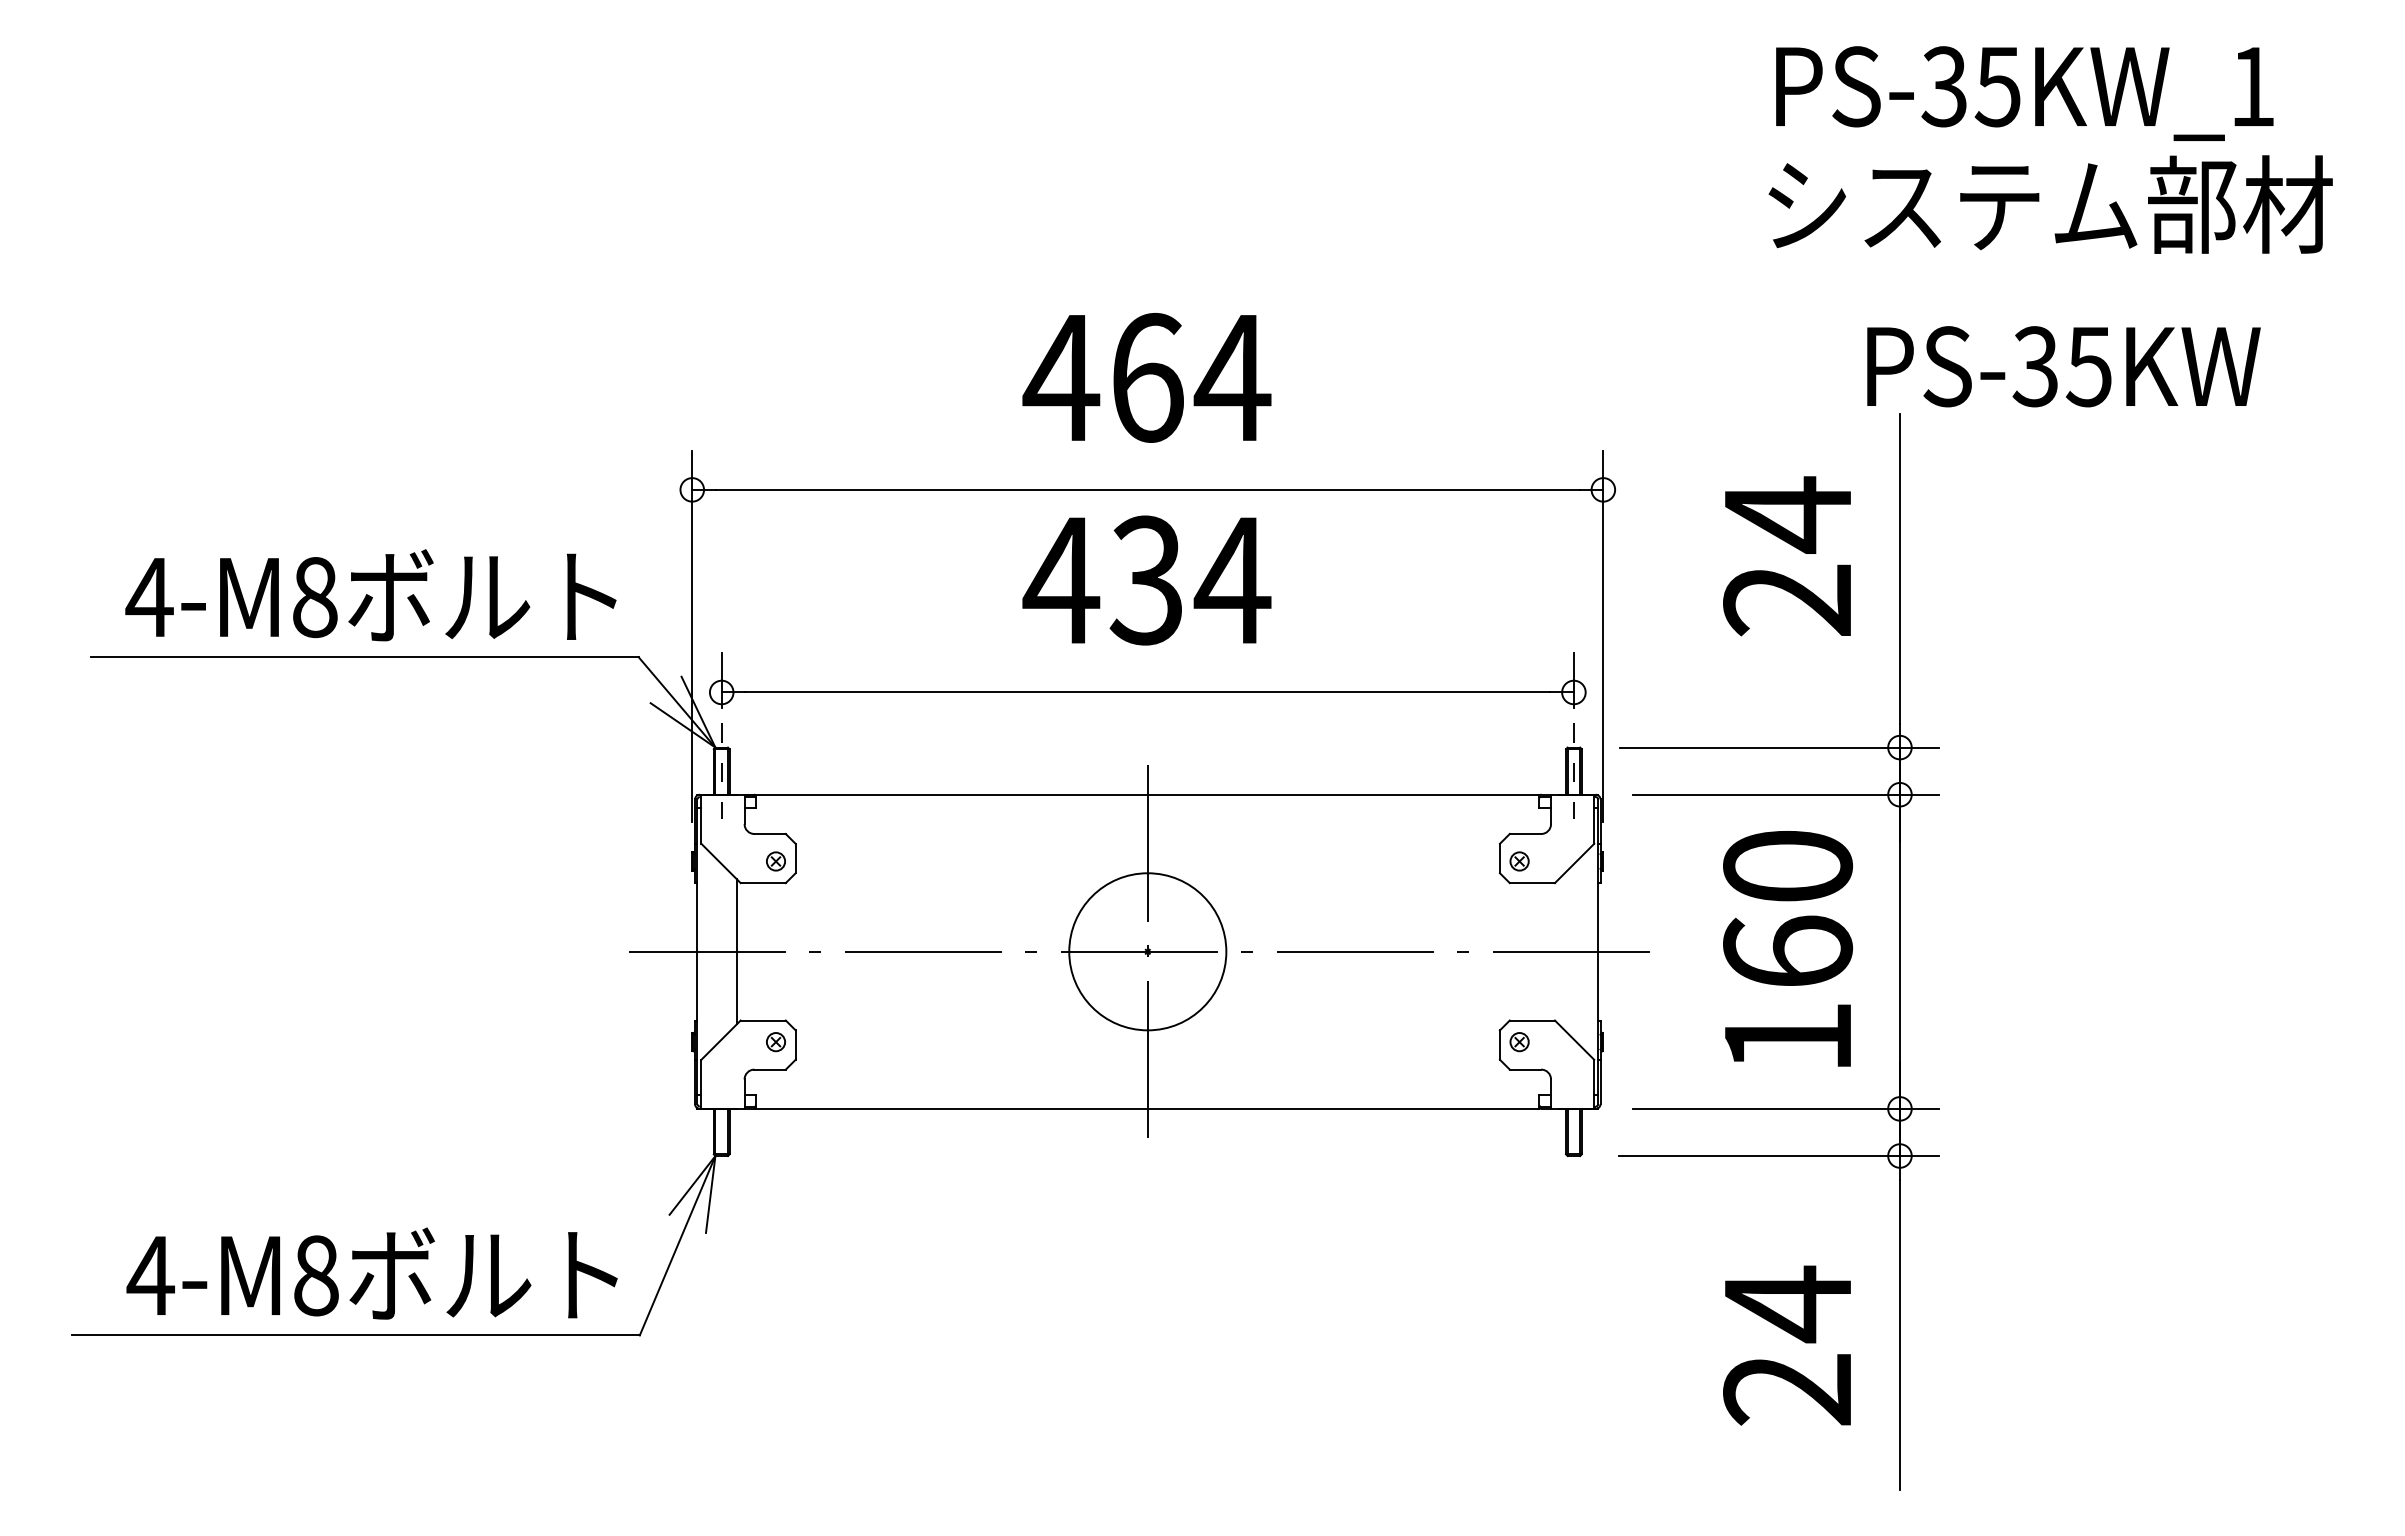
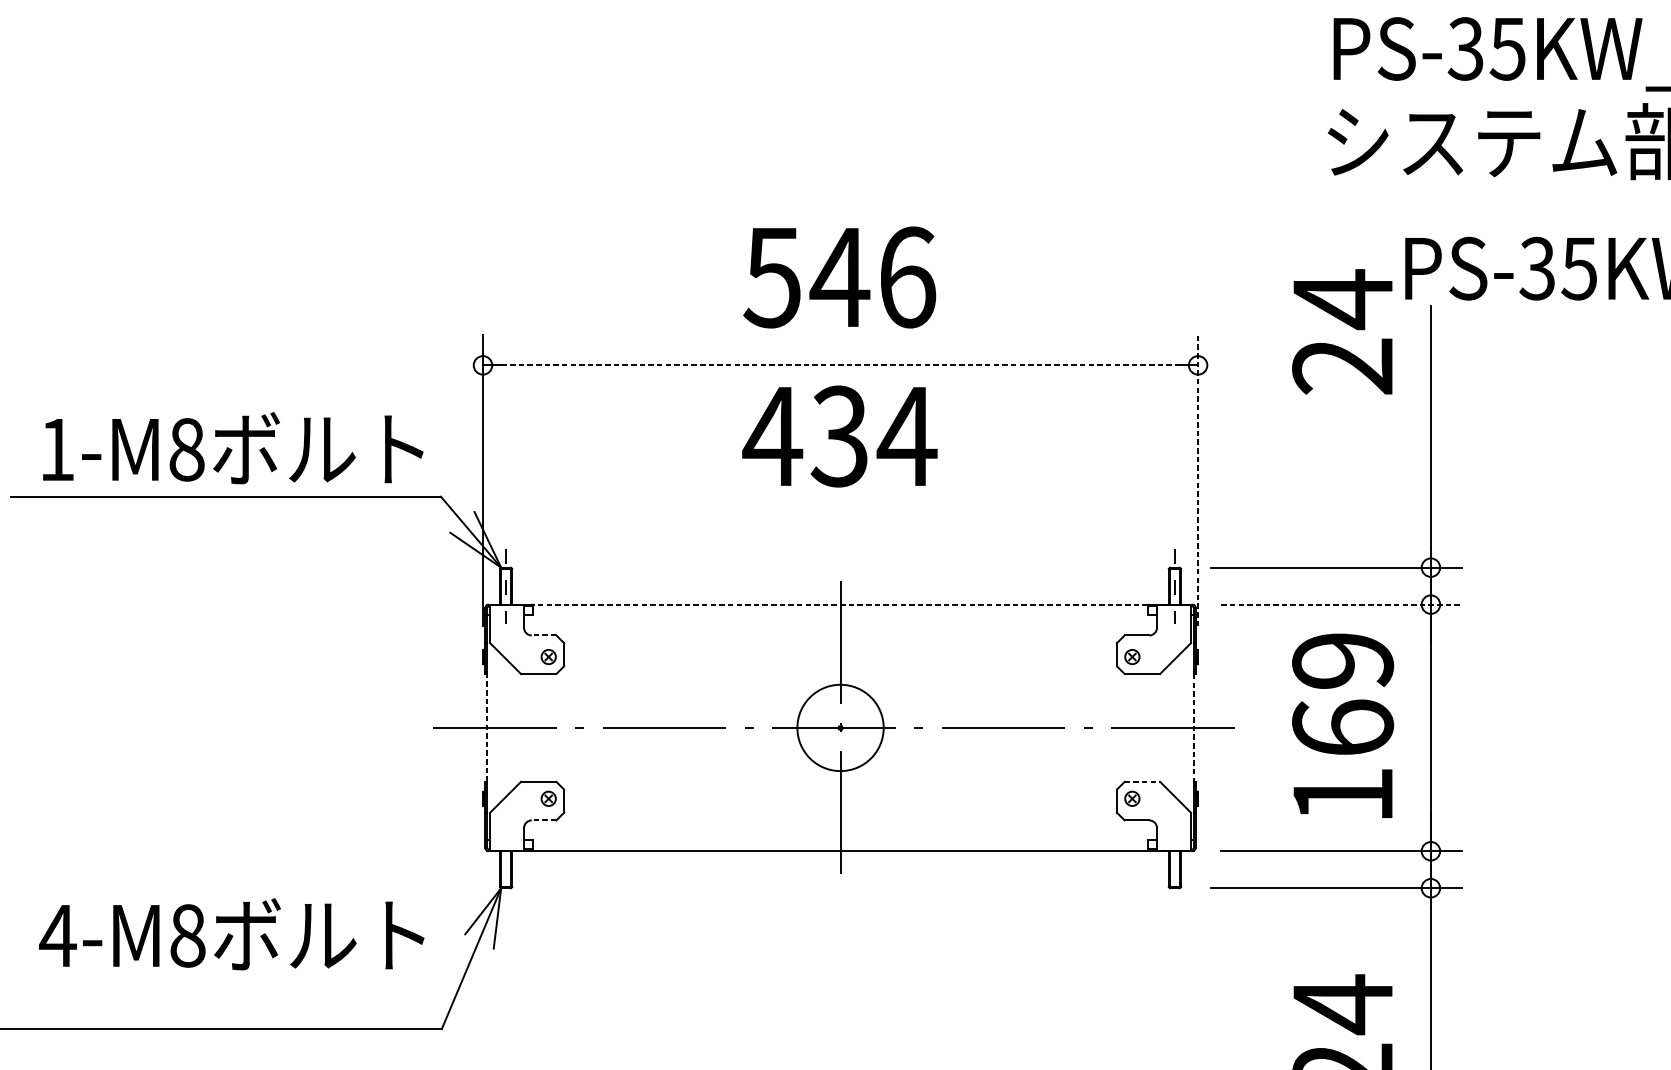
text: (1146, 377) -> (839, 277), 464 -> 546
line: (1147, 489) -> (840, 365), solid -> dashed
text: (1786, 556) -> (1341, 332), moved
text: (149, 597) -> (56, 449), 4-M8 -> 1-M8
line: (1603, 636) -> (1198, 480), solid -> dashed
part: (1147, 691) -> (840, 523), removed
line: (1141, 794) -> (835, 604), solid -> dashed
line: (1786, 794) -> (1341, 604), solid -> dashed
line: (770, 834) -> (544, 635), solid -> dashed
text: (1788, 866) -> (1343, 660), 160 -> 169
line: (697, 951) -> (487, 727), solid -> dashed
line: (736, 951) -> (517, 727), removed
circle: (1147, 951) -> (840, 727), size x0.7
line: (1598, 951) -> (1194, 727), solid -> dashed
line: (1532, 1020) -> (1142, 781), solid -> dashed
line: (770, 1069) -> (544, 820), solid -> dashed
text: (371, 1273) -> (231, 934), moved

